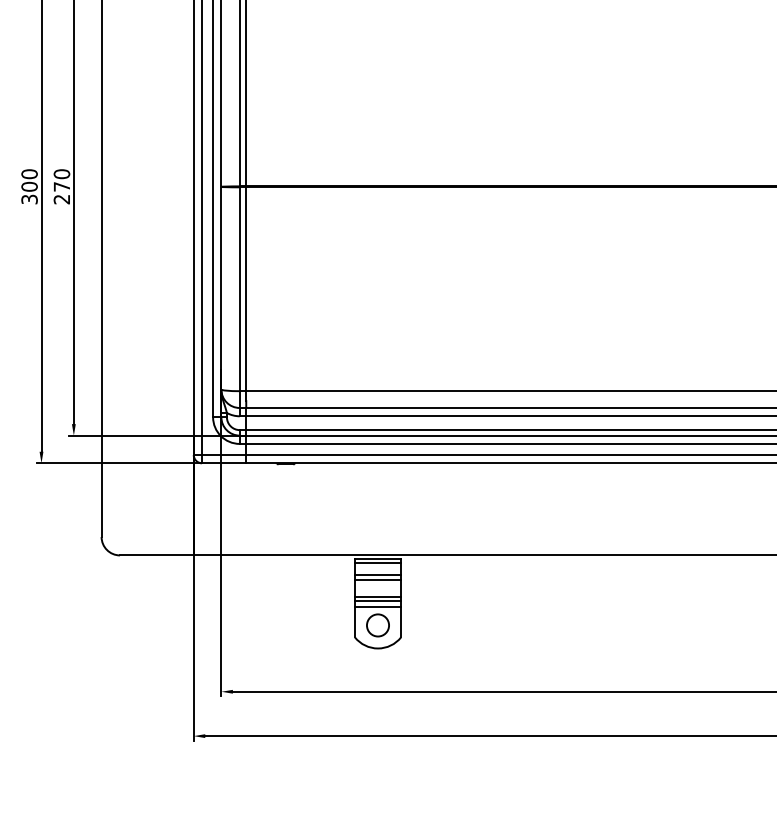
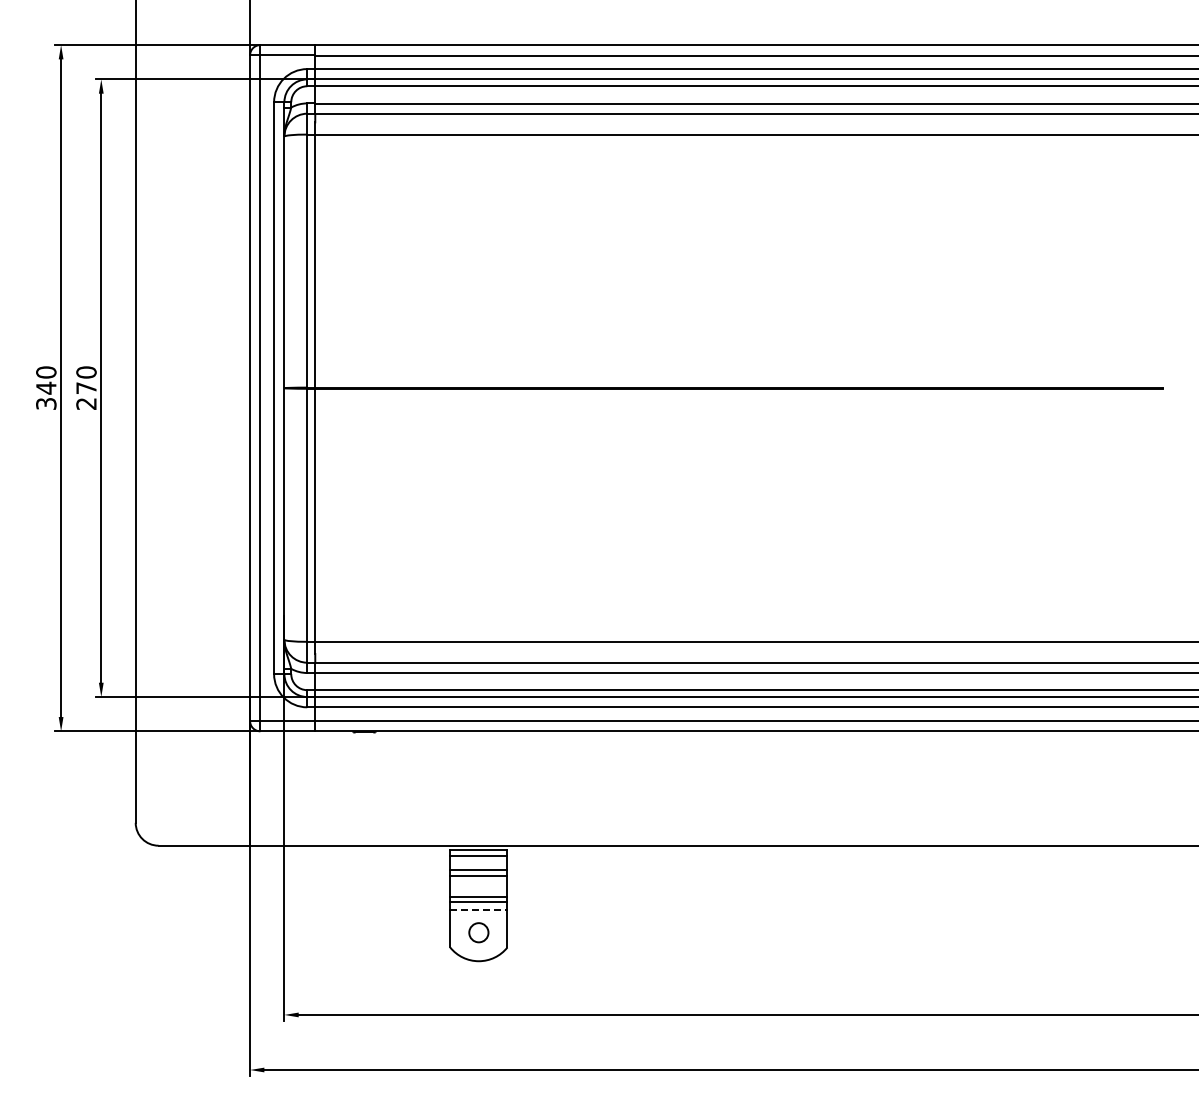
text: (29, 186) -> (46, 387), 300 -> 340
line: (377, 606) -> (478, 909), solid -> dashed
circle: (377, 625) -> (478, 932), size x0.7

